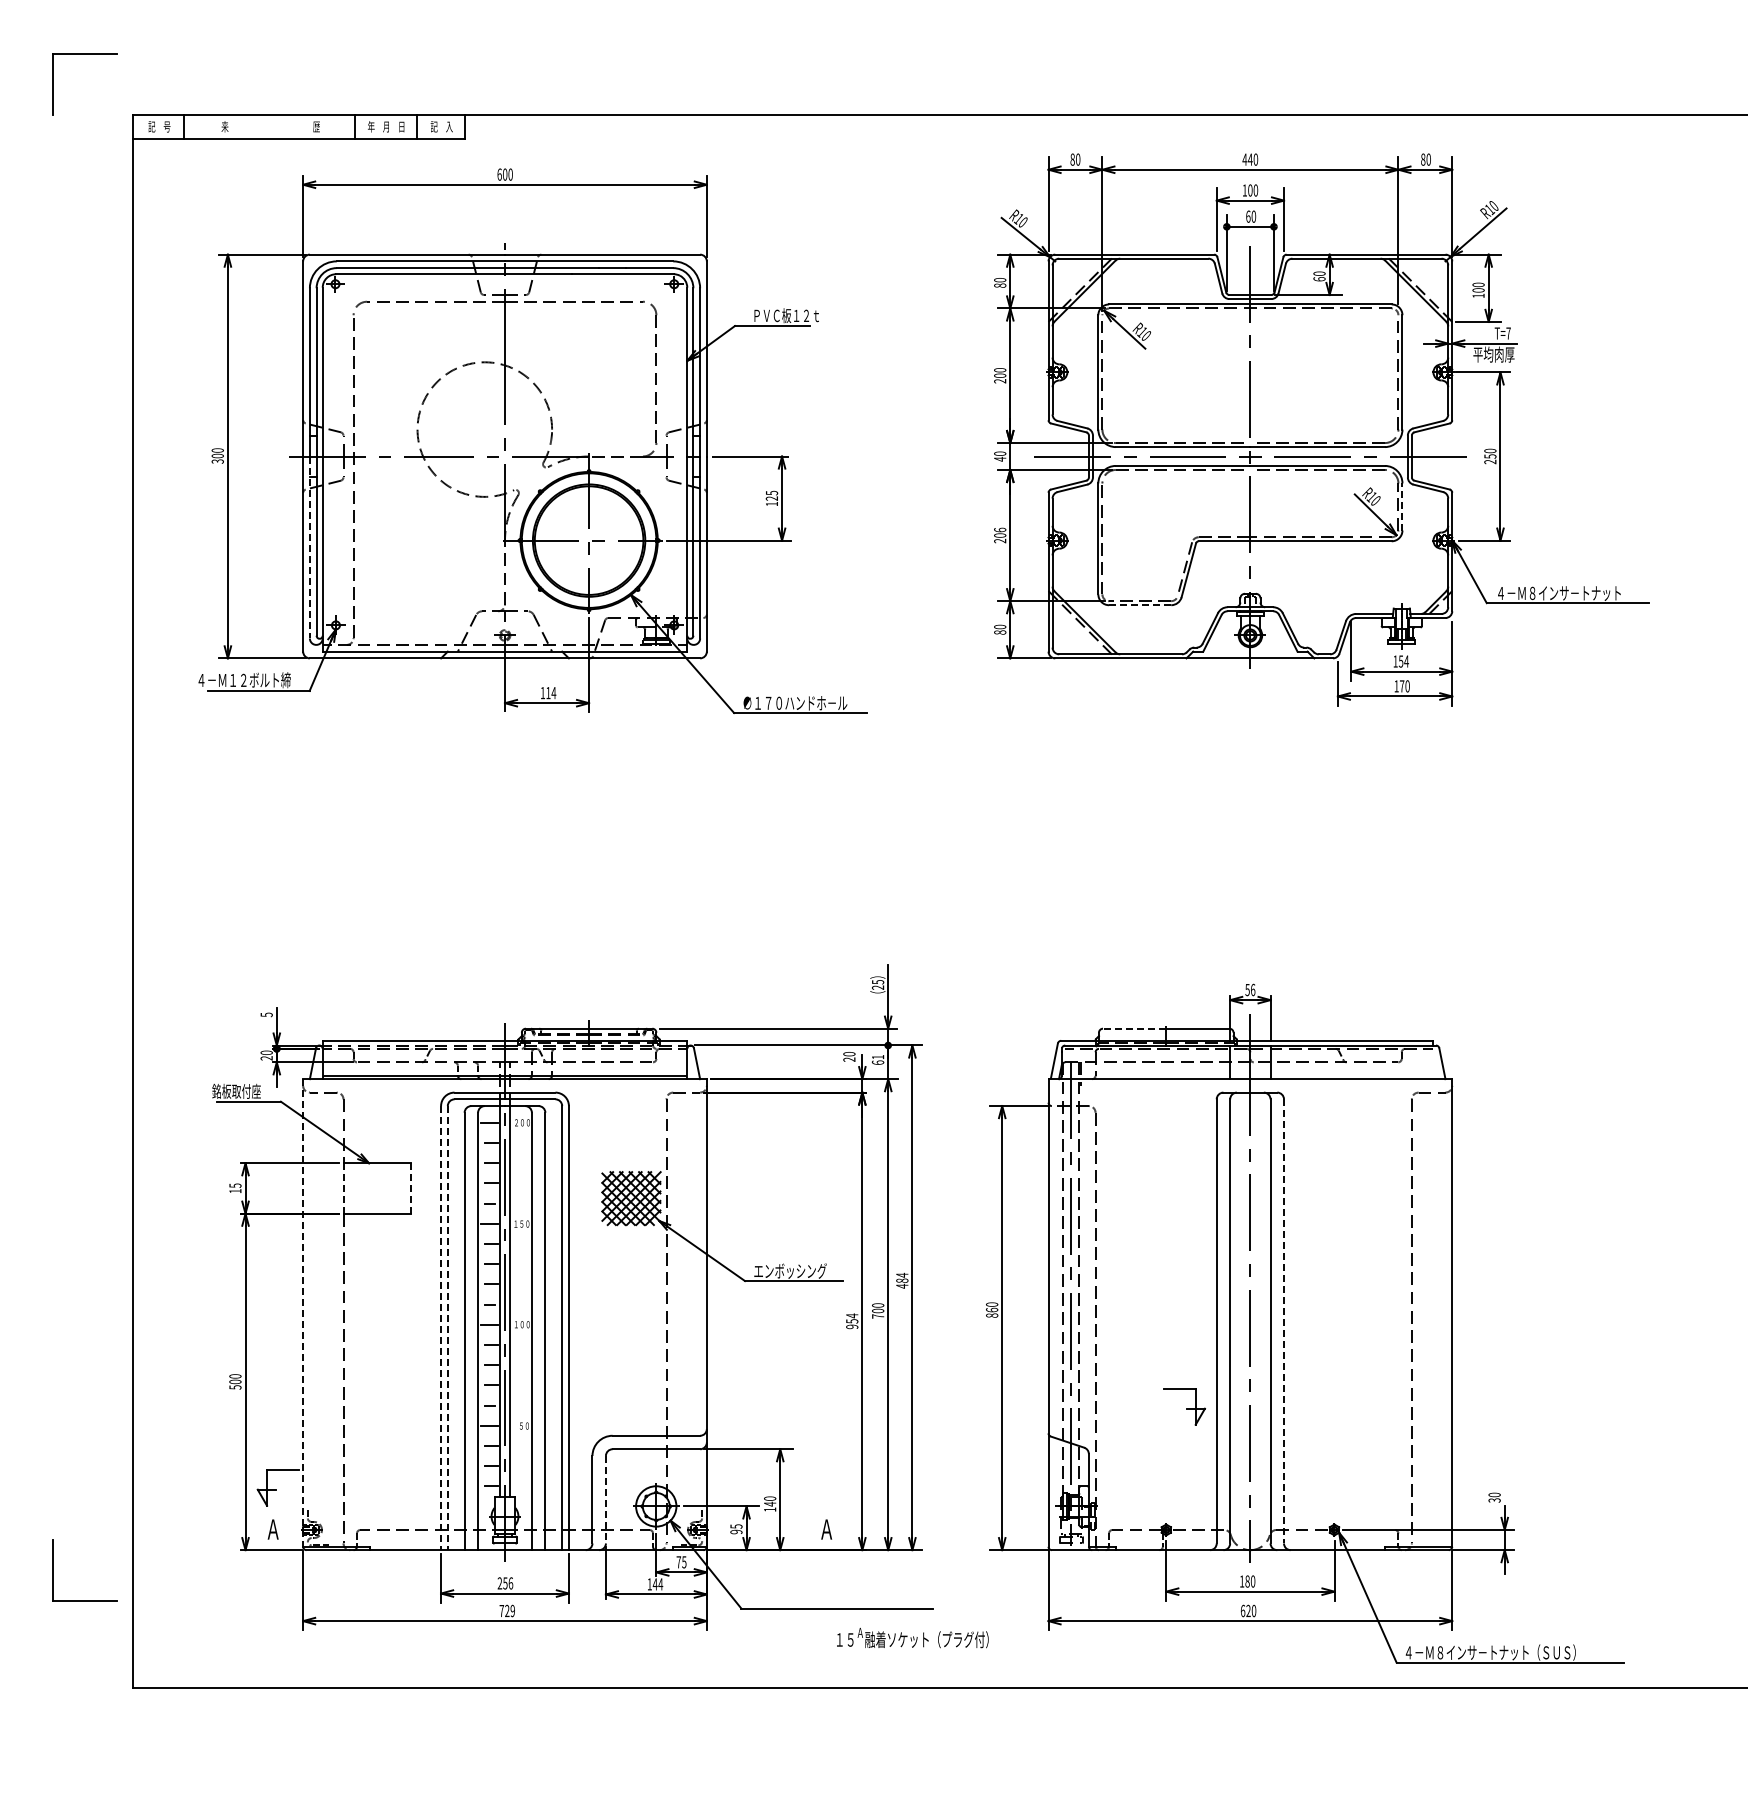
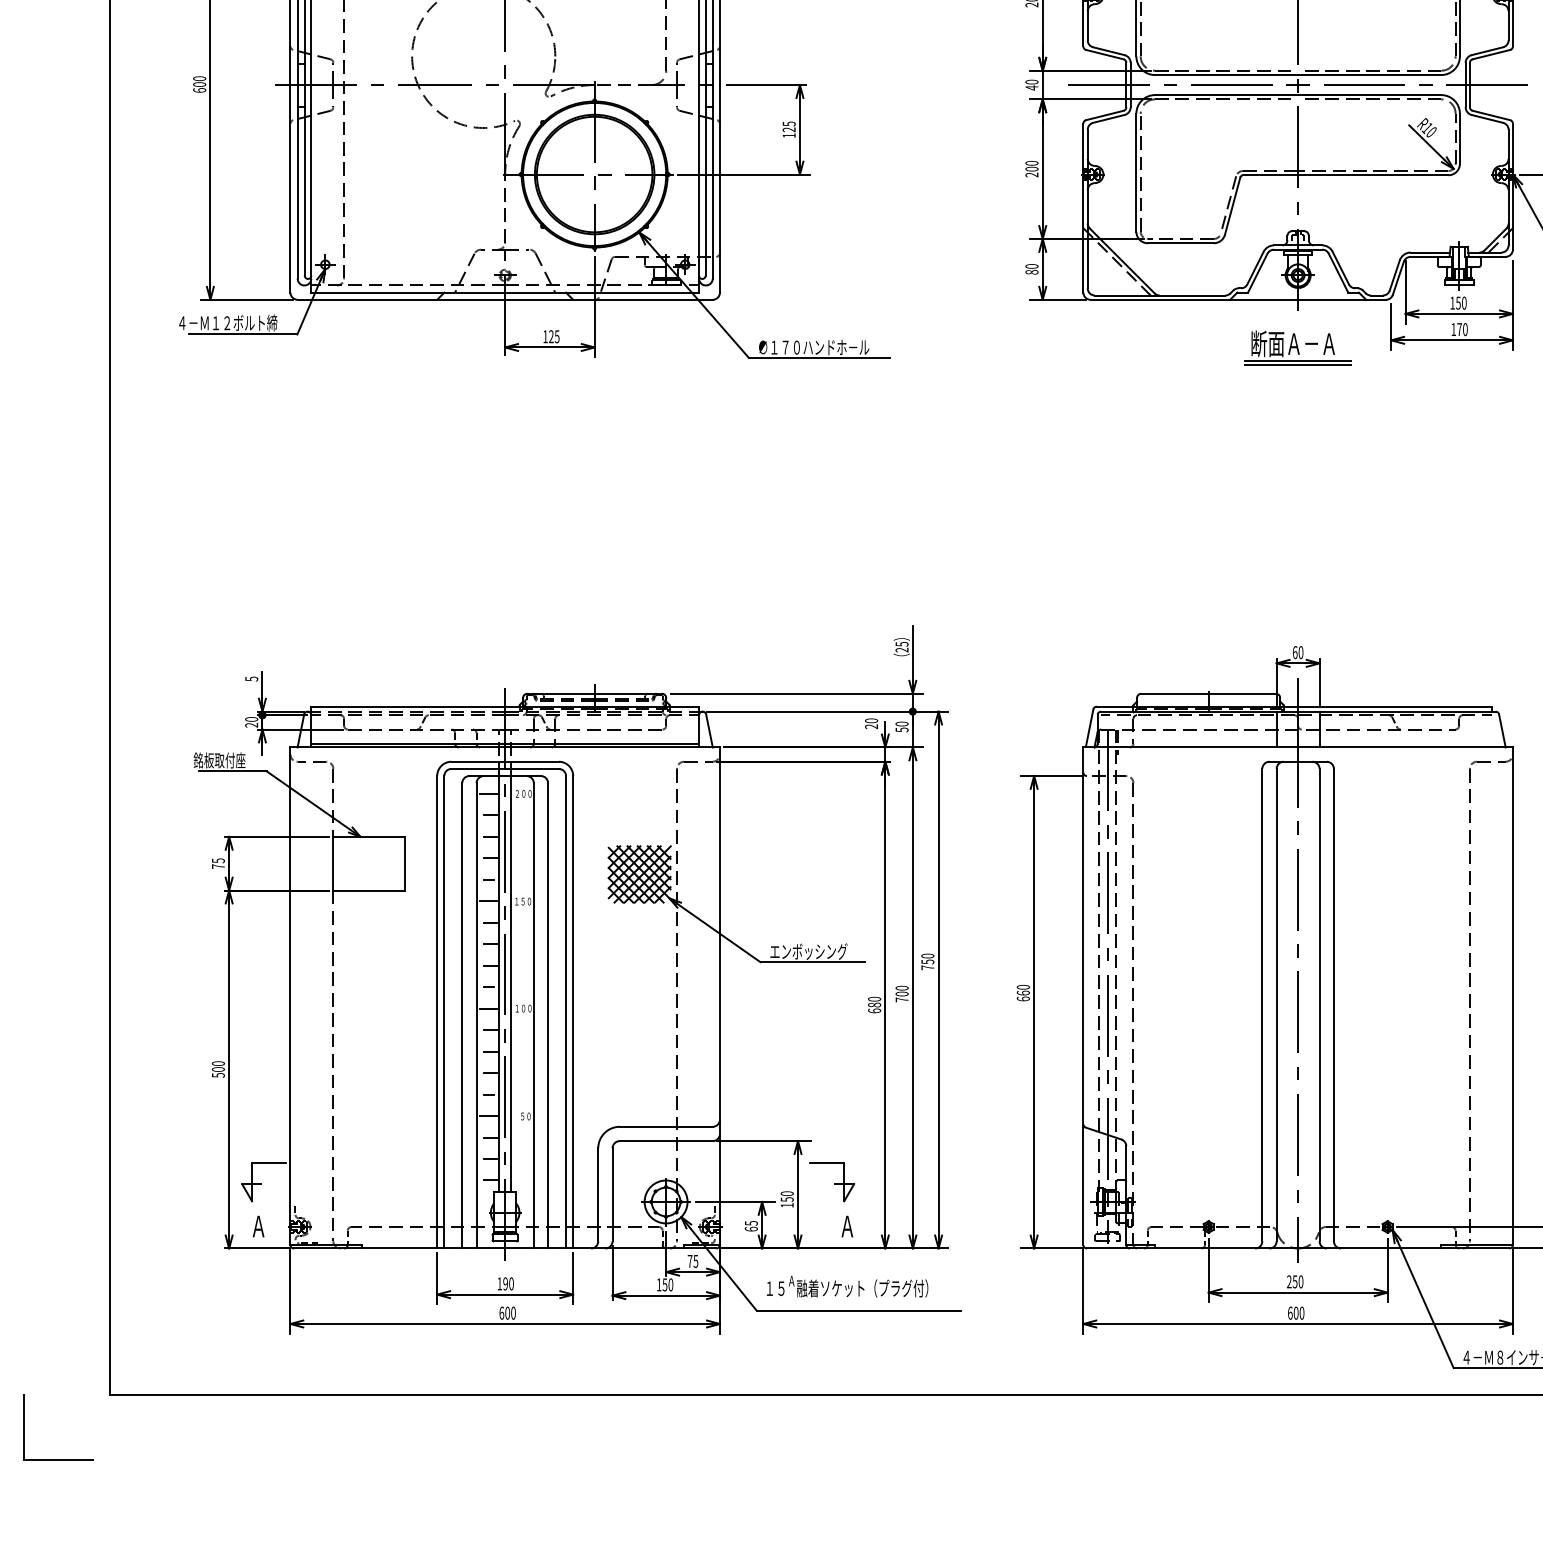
text: (217, 461) -> (199, 90), 300 -> 600
line: (1402, 506) -> (1459, 138), dashed -> solid
text: (1000, 529) -> (1032, 162), 206 -> 200
line: (309, 547) -> (297, 181), dashed -> solid
line: (1139, 605) -> (1180, 243), dashed -> solid
text: (1406, 661) -> (1464, 303), 154 -> 150
text: (551, 692) -> (554, 336), 114 -> 125
part: (1250, 703) -> (1298, 347), added
text: (1250, 989) -> (1298, 652), 56 -> 60
line: (1134, 1028) -> (1174, 693), dashed -> solid
text: (877, 1059) -> (901, 726), 61 -> 50
line: (343, 1189) -> (333, 864), dashed -> solid
line: (410, 1189) -> (404, 864), dashed -> solid
text: (235, 1191) -> (218, 866), 15 -> 75
text: (902, 1280) -> (928, 961), 484 -> 750
line: (303, 1312) -> (290, 995), dashed -> solid
text: (992, 1315) -> (1023, 998), 860 -> 660
text: (852, 1321) -> (874, 1005), 954 -> 680
line: (1284, 1321) -> (1334, 1005), dashed -> solid
line: (441, 1328) -> (437, 1012), dashed -> solid
line: (447, 1328) -> (444, 1012), dashed -> solid
part: (1184, 1406) -> (832, 1181), moved
line: (605, 1499) -> (612, 1194), dashed -> solid
text: (770, 1503) -> (787, 1198), 140 -> 150
text: (736, 1531) -> (751, 1228), 95 -> 65
text: (1244, 1581) -> (1291, 1281), 180 -> 250
text: (505, 1583) -> (505, 1283), 256 -> 190
text: (657, 1584) -> (667, 1285), 144 -> 150
part: (84, 1600) -> (57, 1459), moved
text: (506, 1610) -> (506, 1312), 729 -> 600
text: (1248, 1611) -> (1296, 1313), 620 -> 600
text: (912, 1637) -> (847, 1286), moved

